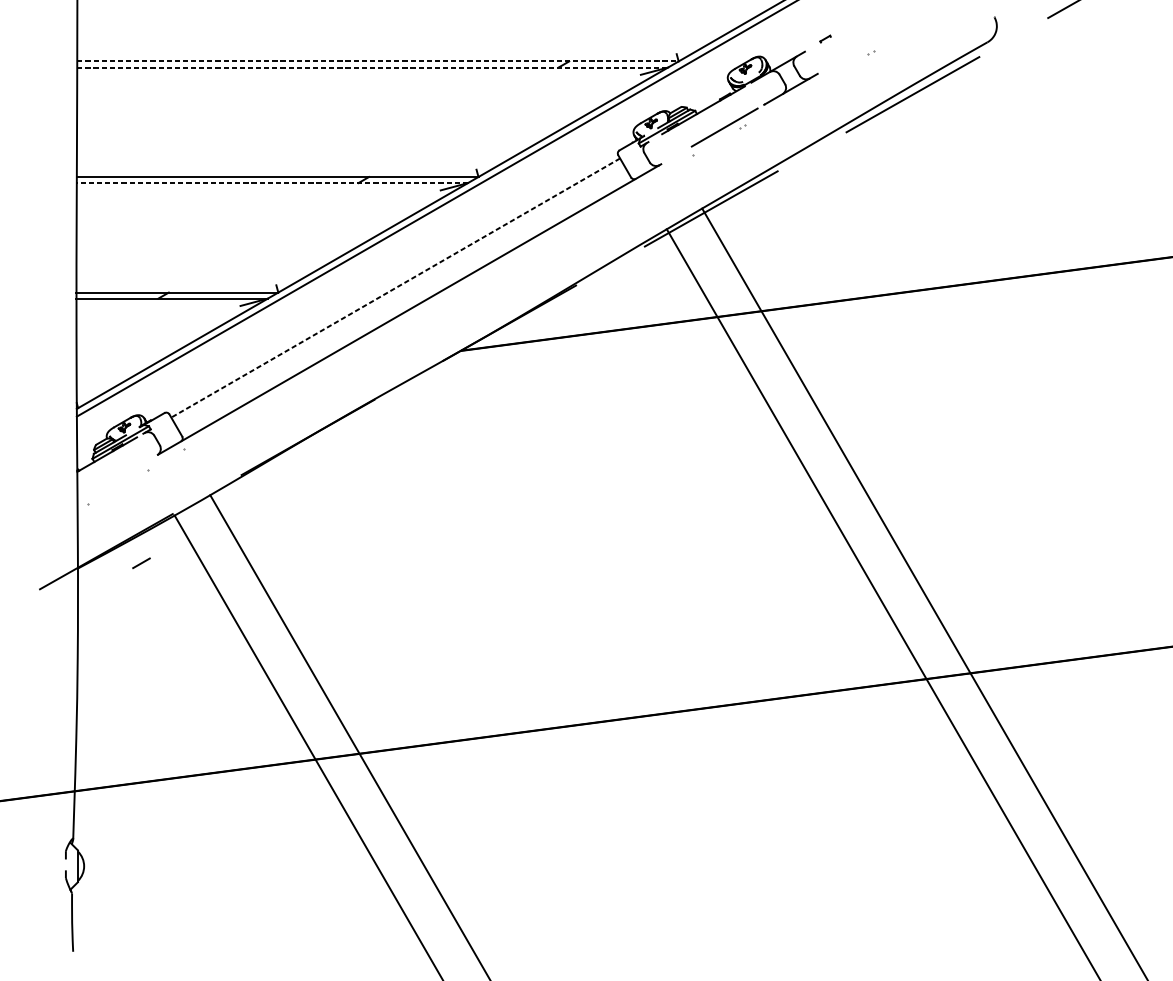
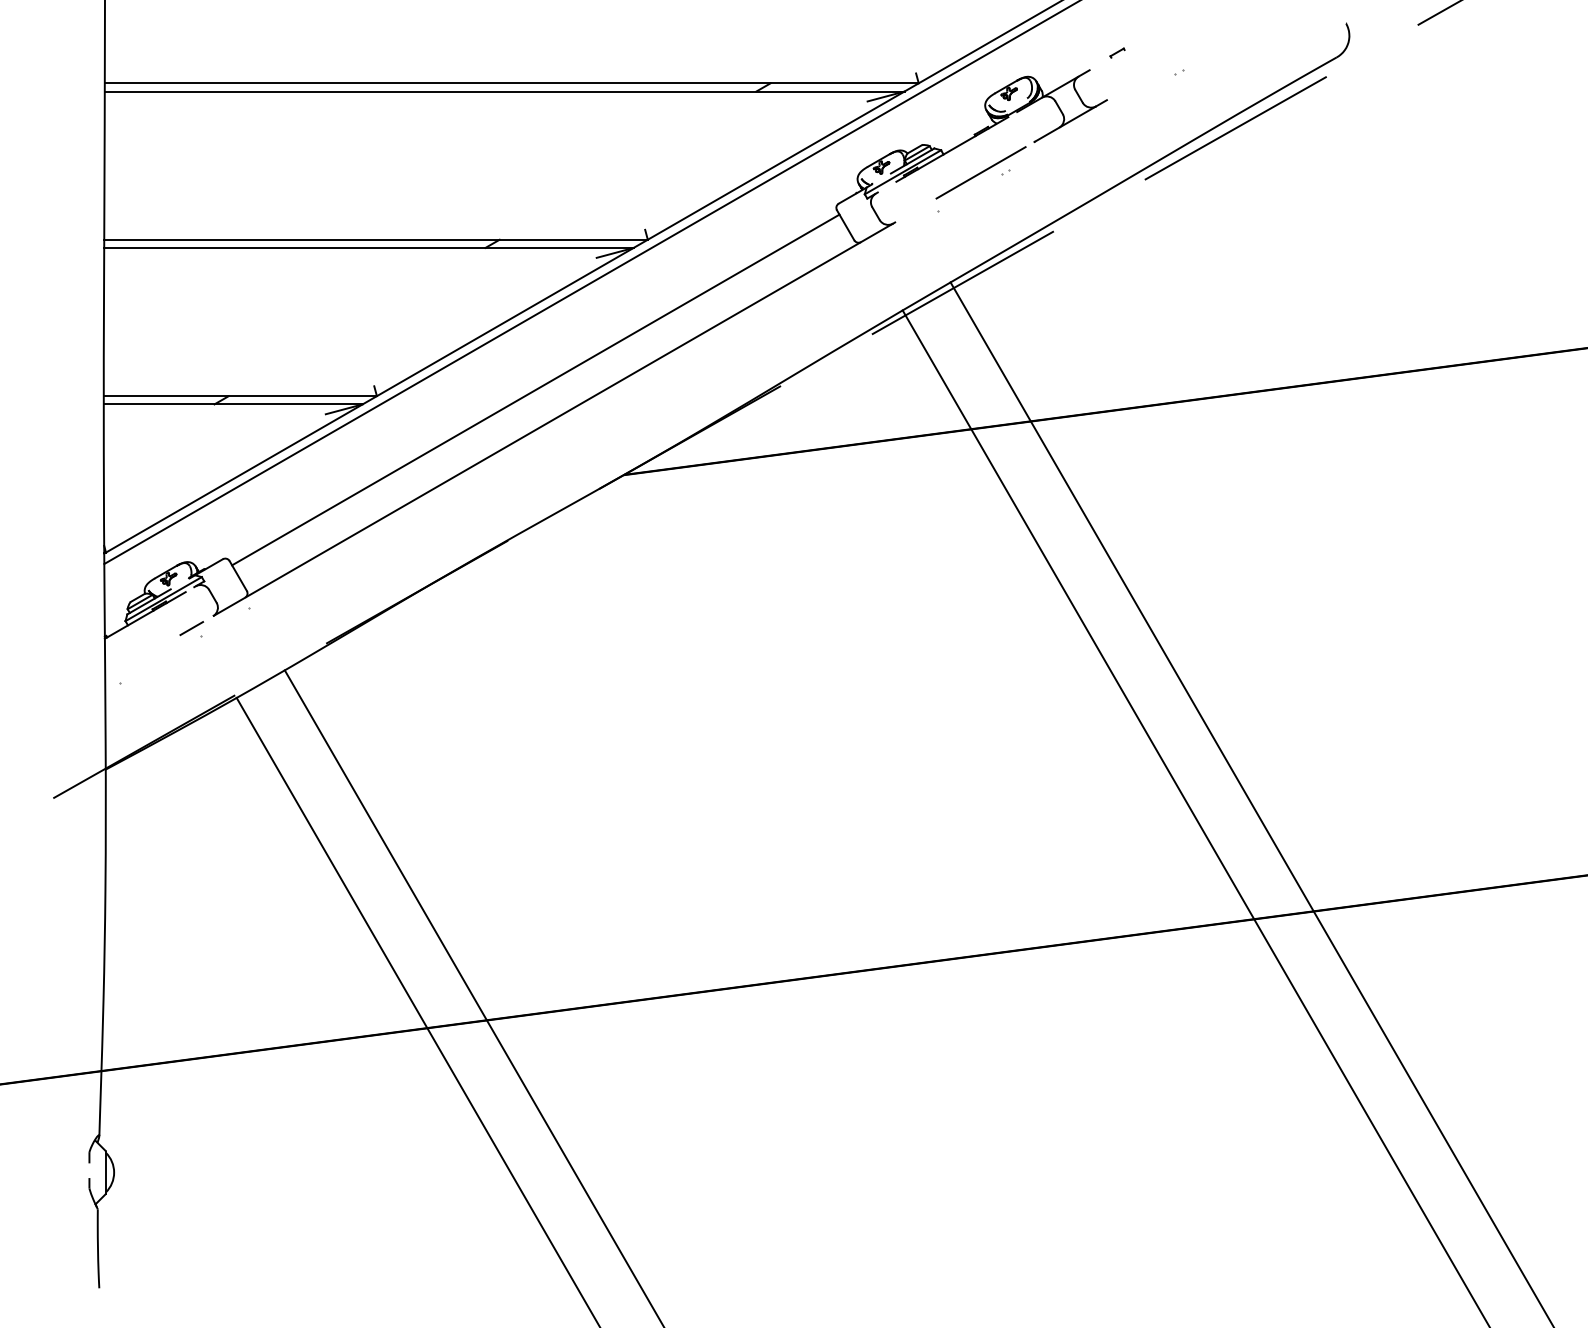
line: (377, 61) -> (511, 83), dashed -> solid
line: (372, 67) -> (504, 91), dashed -> solid
line: (272, 182) -> (368, 247), dashed -> solid
line: (395, 288) -> (535, 390), dashed -> solid
line: (141, 563) -> (191, 628), moved

